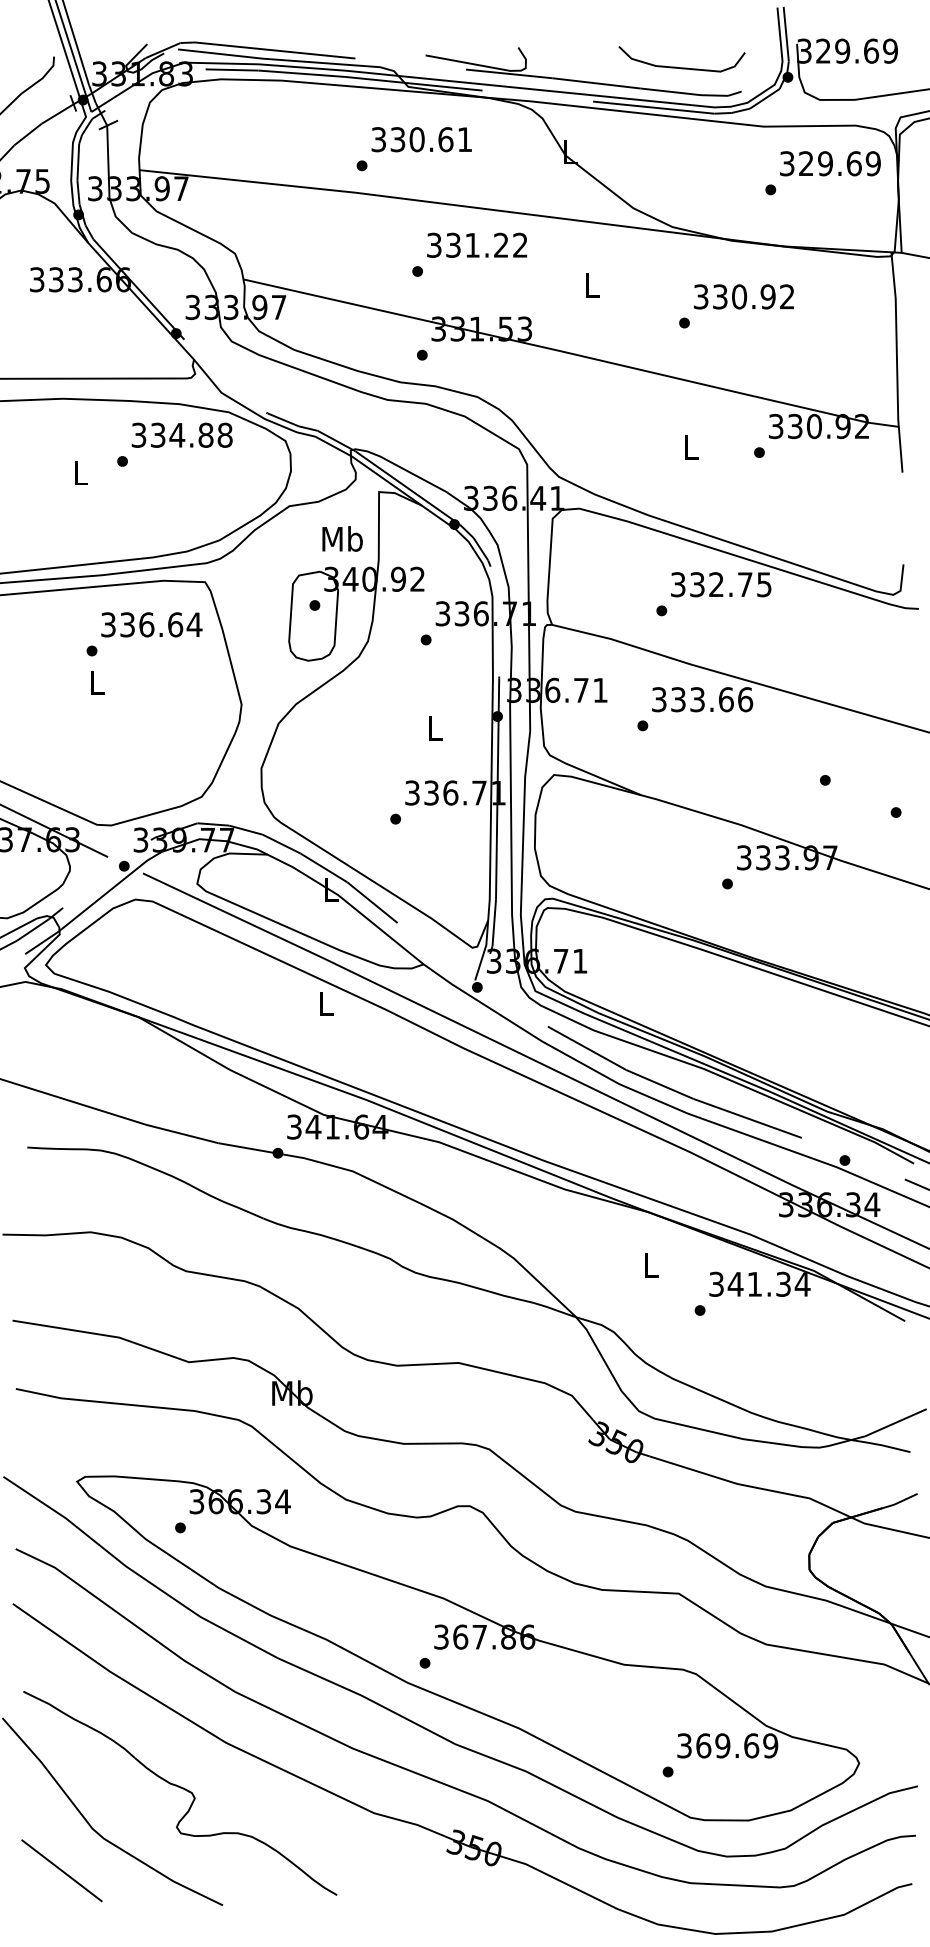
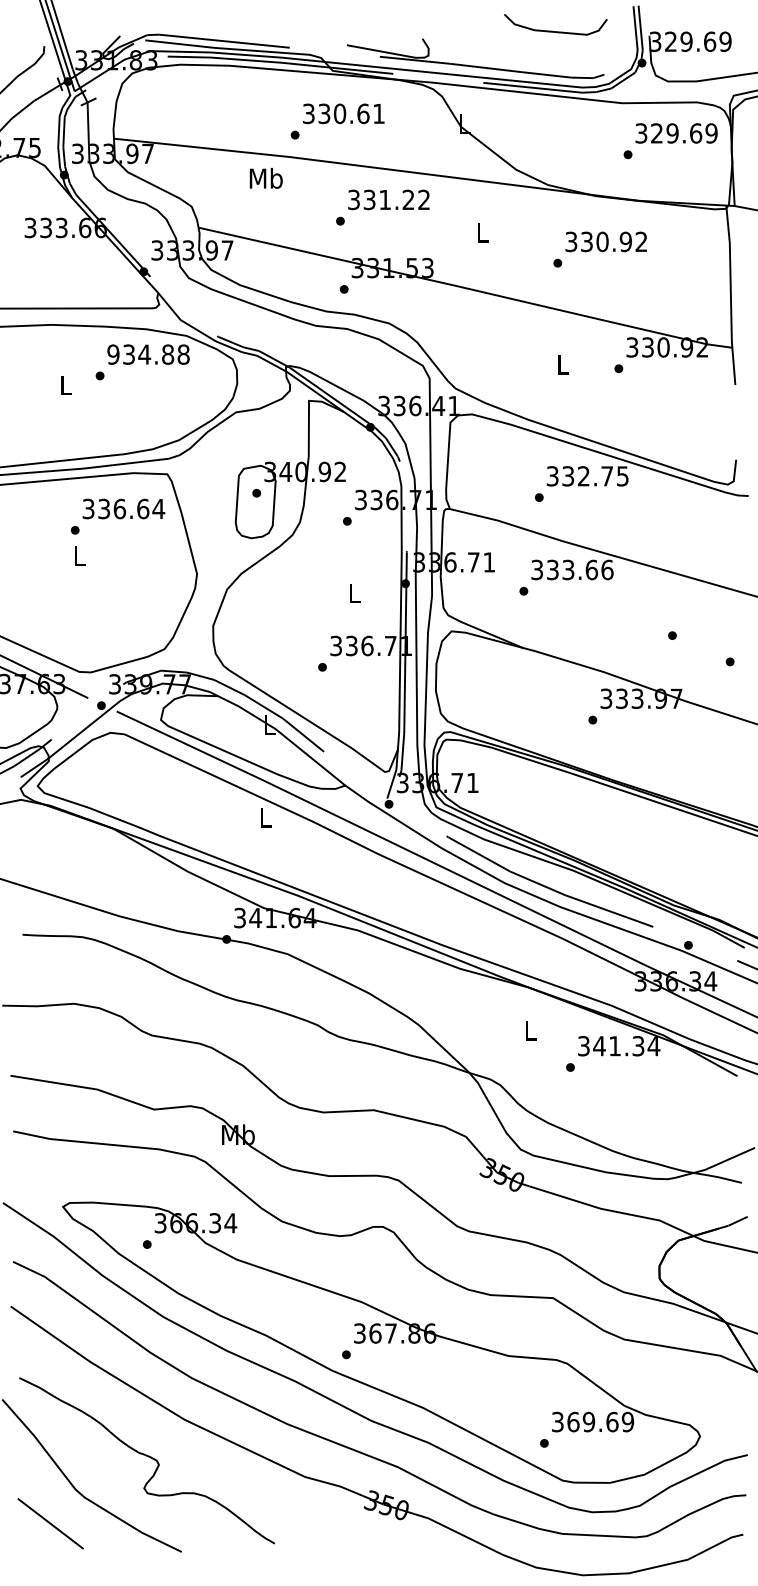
curve: (681, 67) -> (555, 31), moved
text: (138, 434) -> (113, 353), 334.88 -> 934.88
text: (342, 538) -> (266, 178), moved

